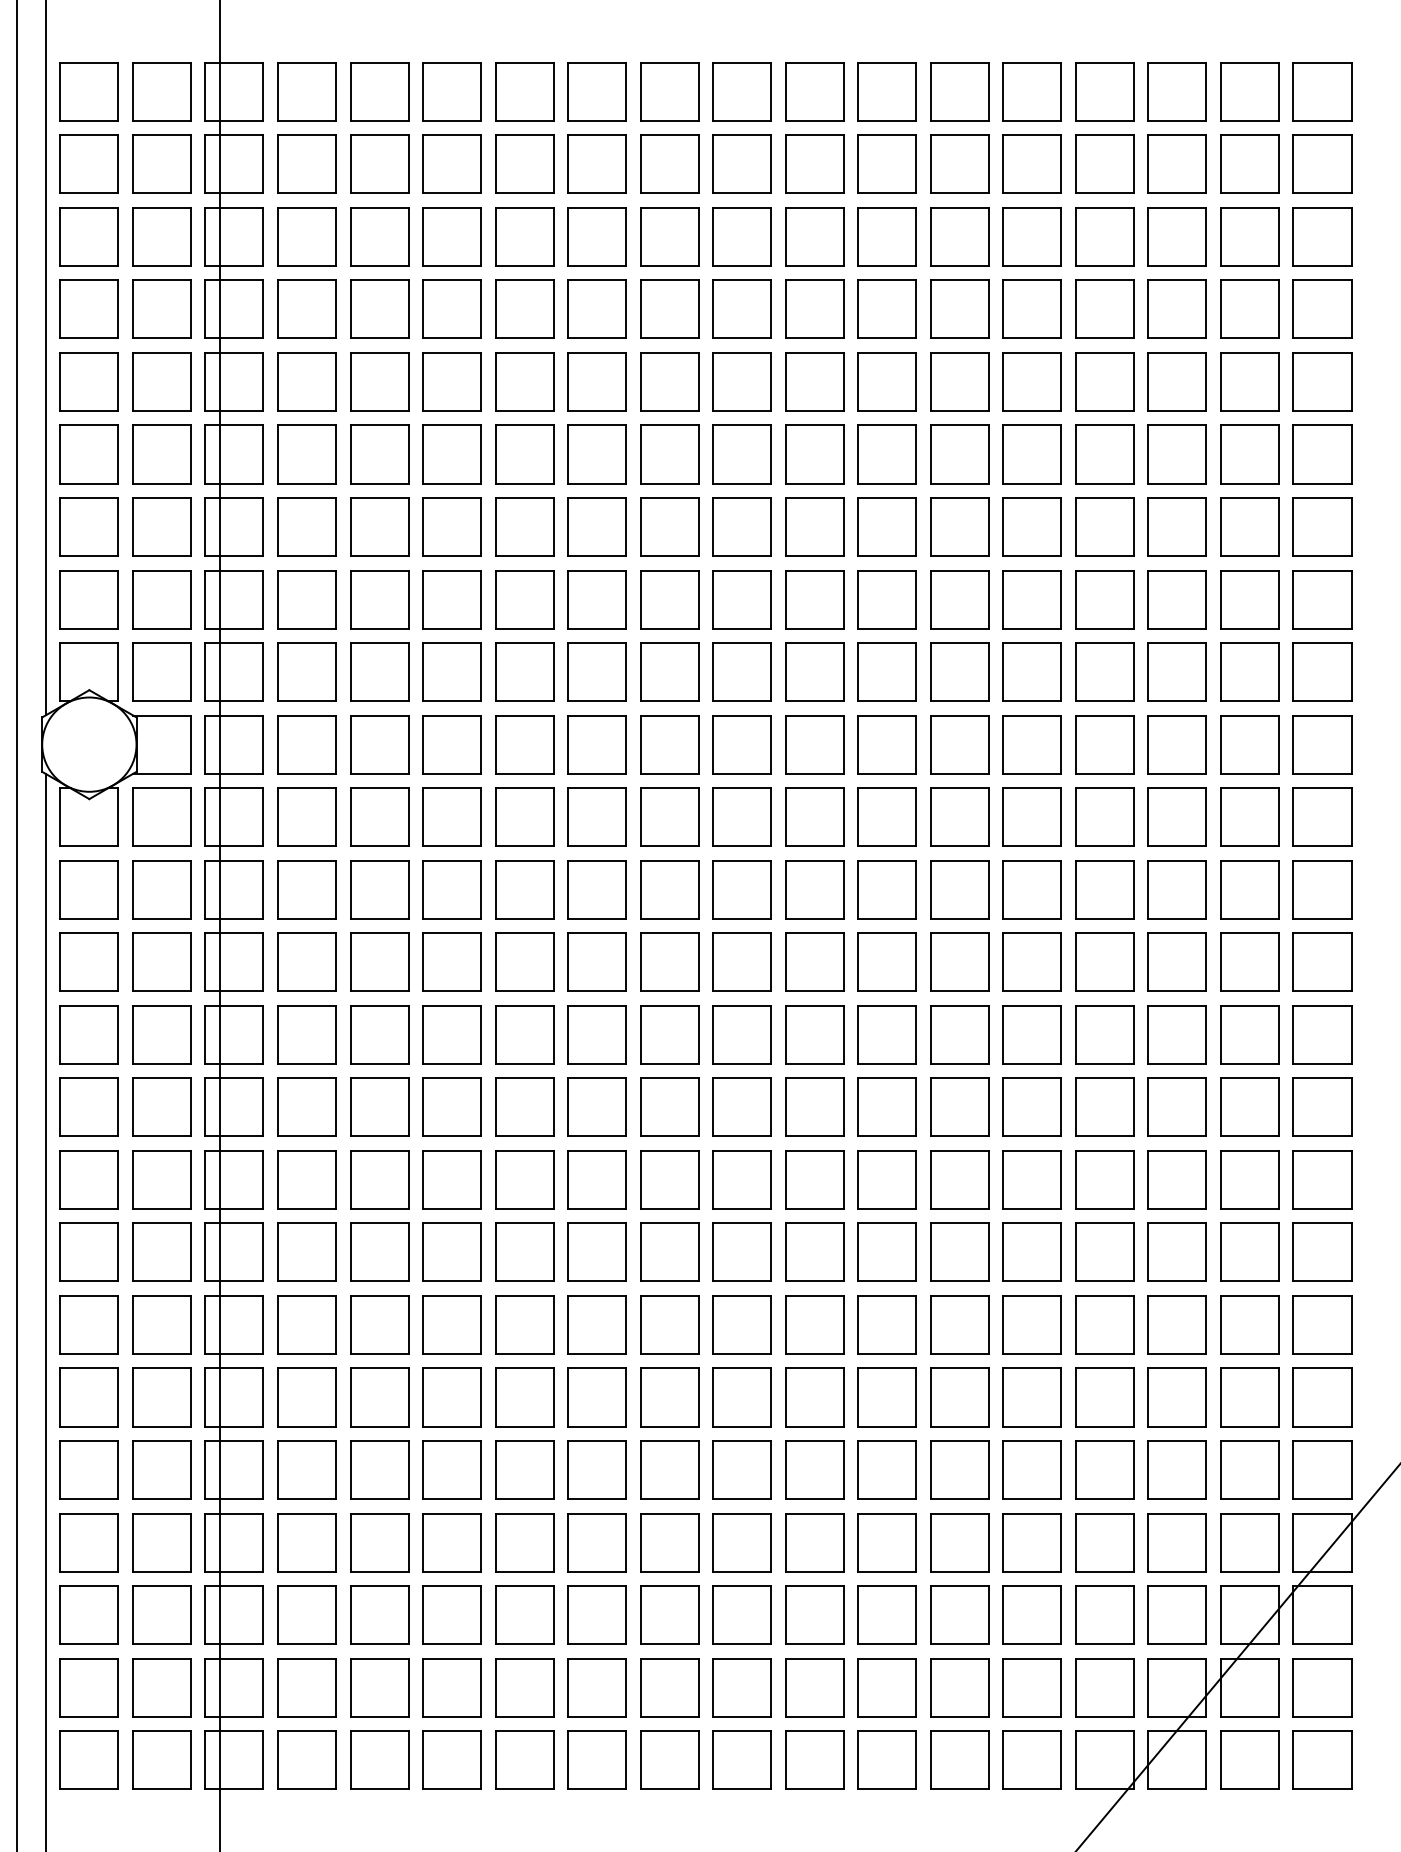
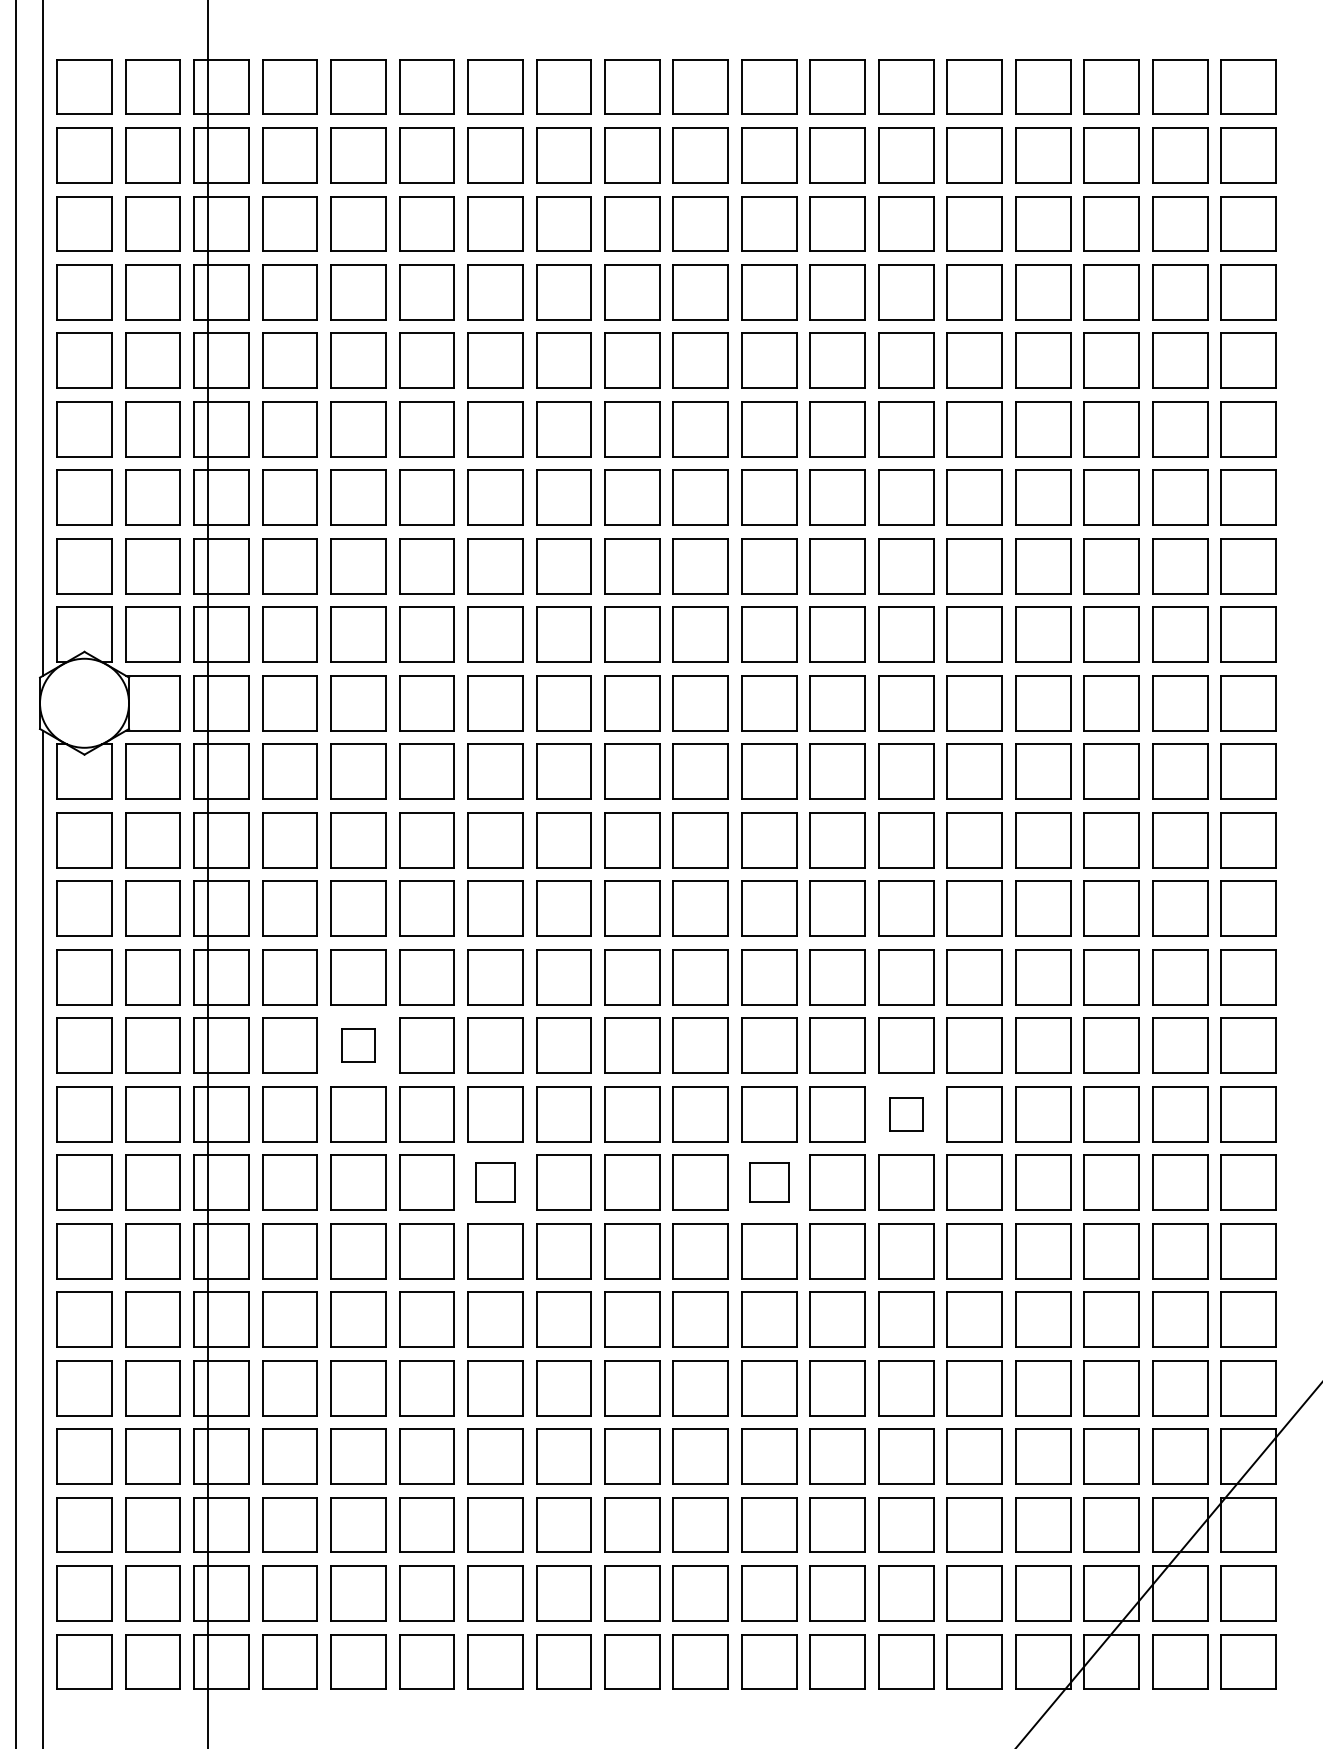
part: (379, 1106) -> (358, 1044), size x0.6
part: (959, 1179) -> (906, 1113), size x0.6
part: (524, 1251) -> (495, 1181), size x0.7
part: (814, 1251) -> (769, 1181), size x0.7

